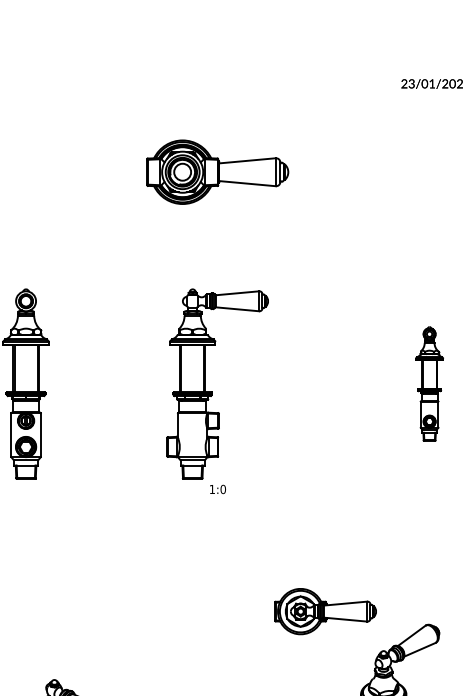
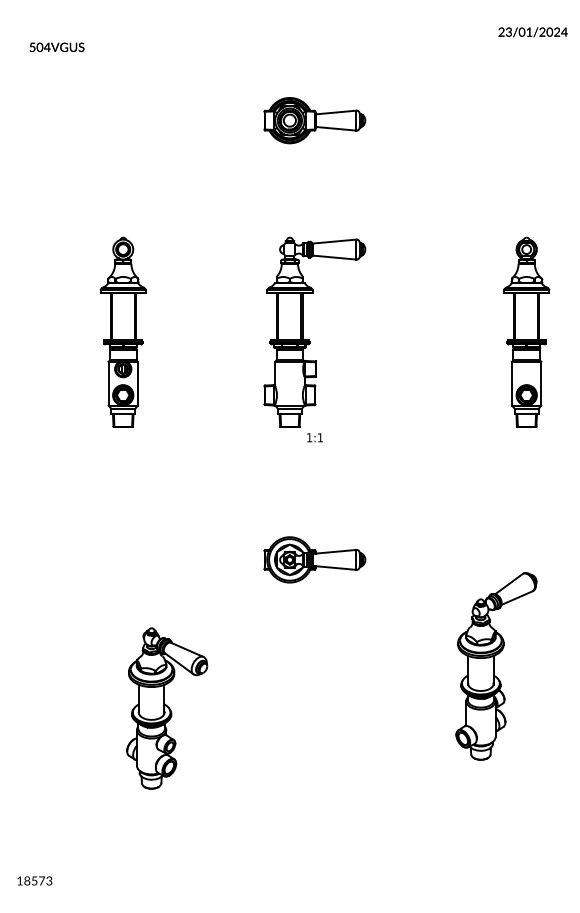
part: (217, 172) -> (314, 120), size x0.71
part: (429, 383) -> (526, 331), size x1.67
text: (223, 489) -> (320, 437), 1:0 -> 1:1
part: (325, 611) -> (314, 559), moved

